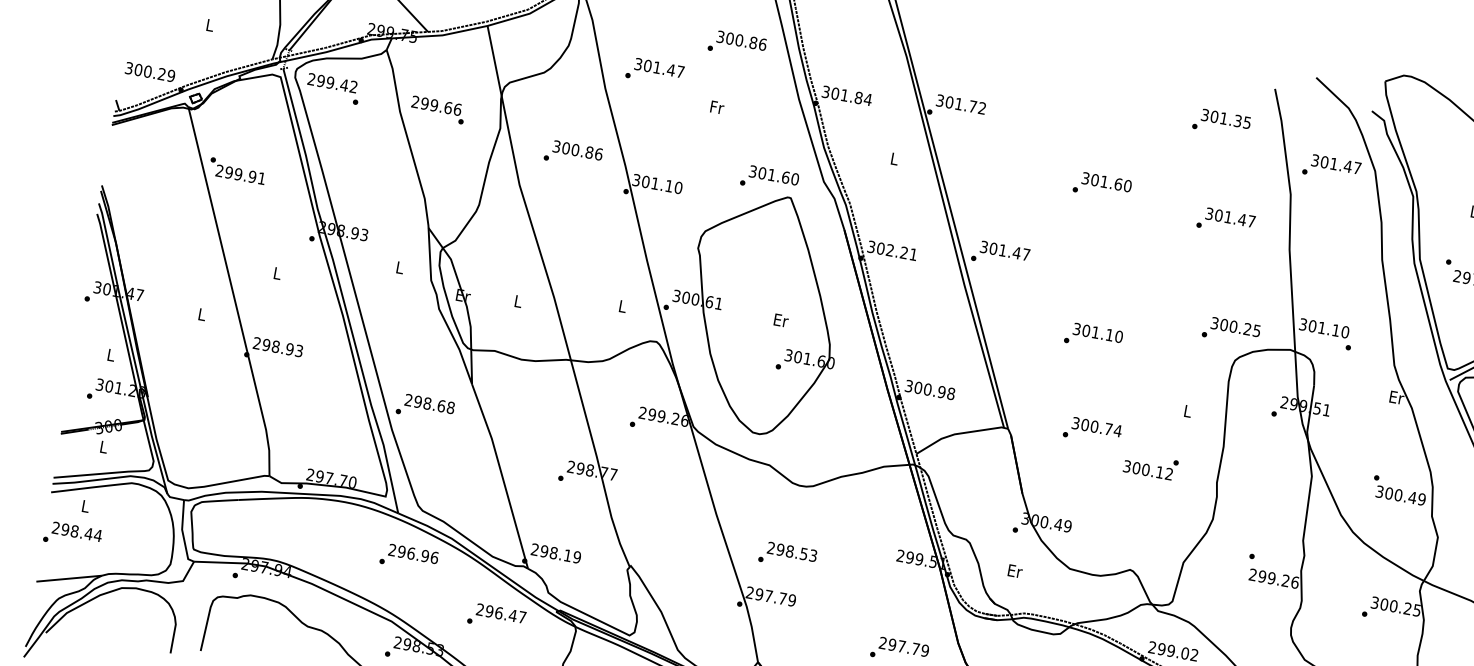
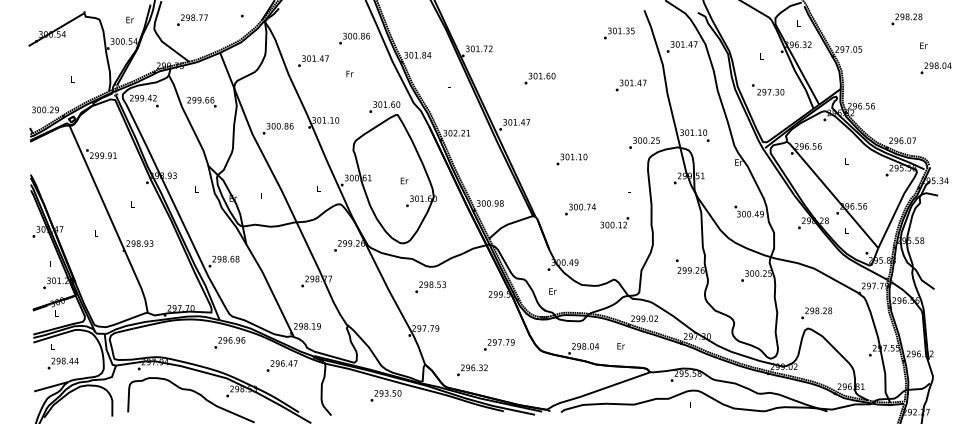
text: (572, 153) -> (277, 128), moved
text: (1101, 185) -> (539, 78), moved
text: (71, 535) -> (62, 363), moved
text: (787, 556) -> (430, 287), moved

